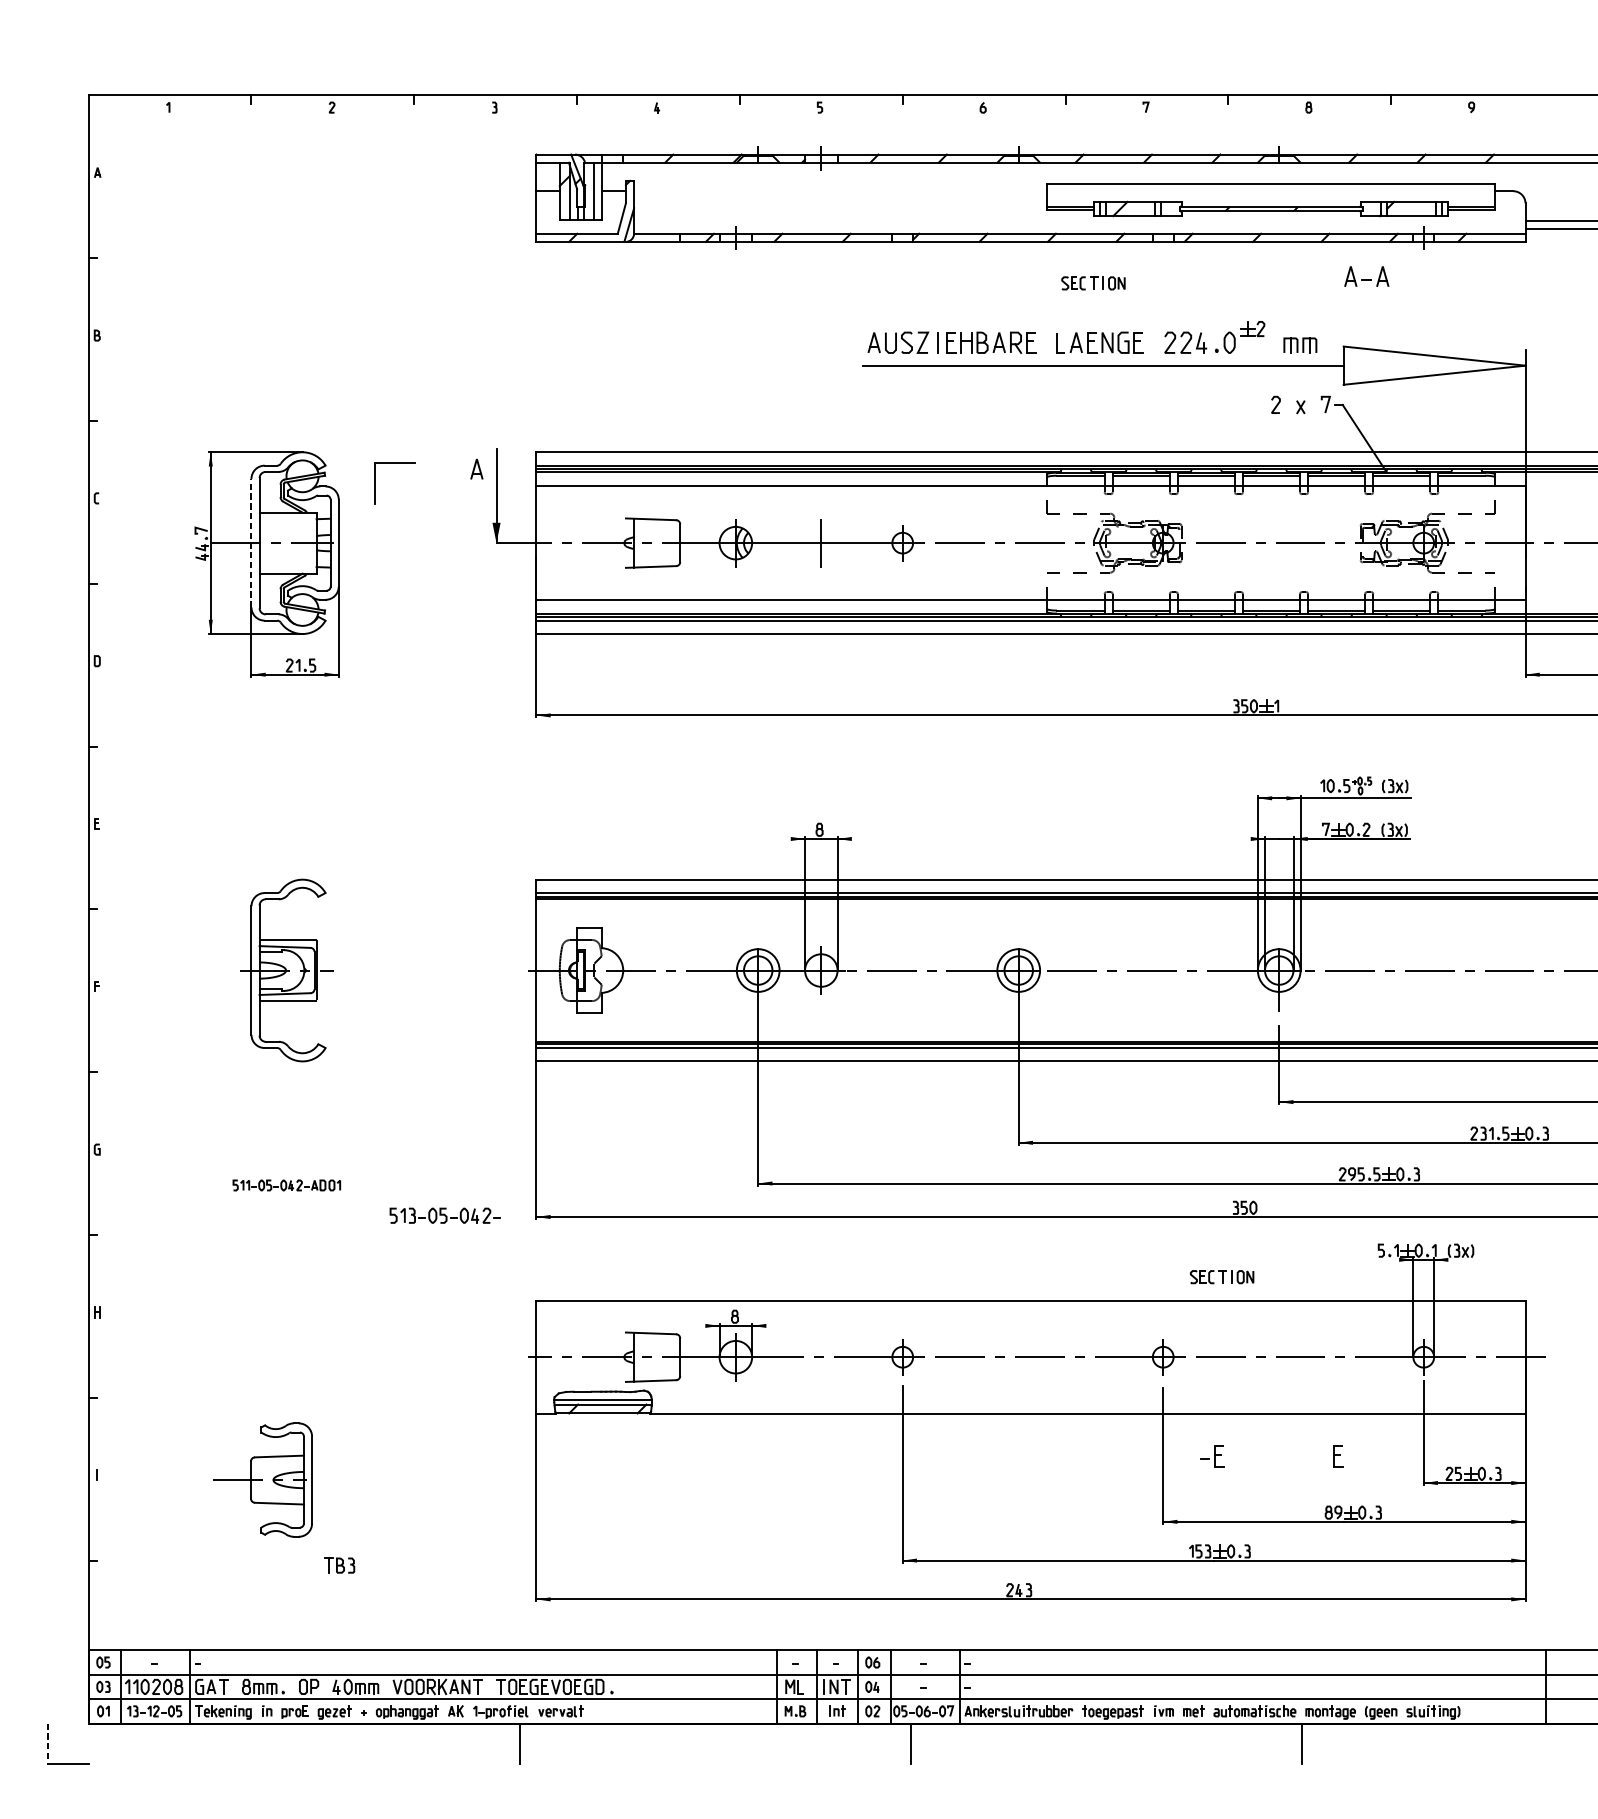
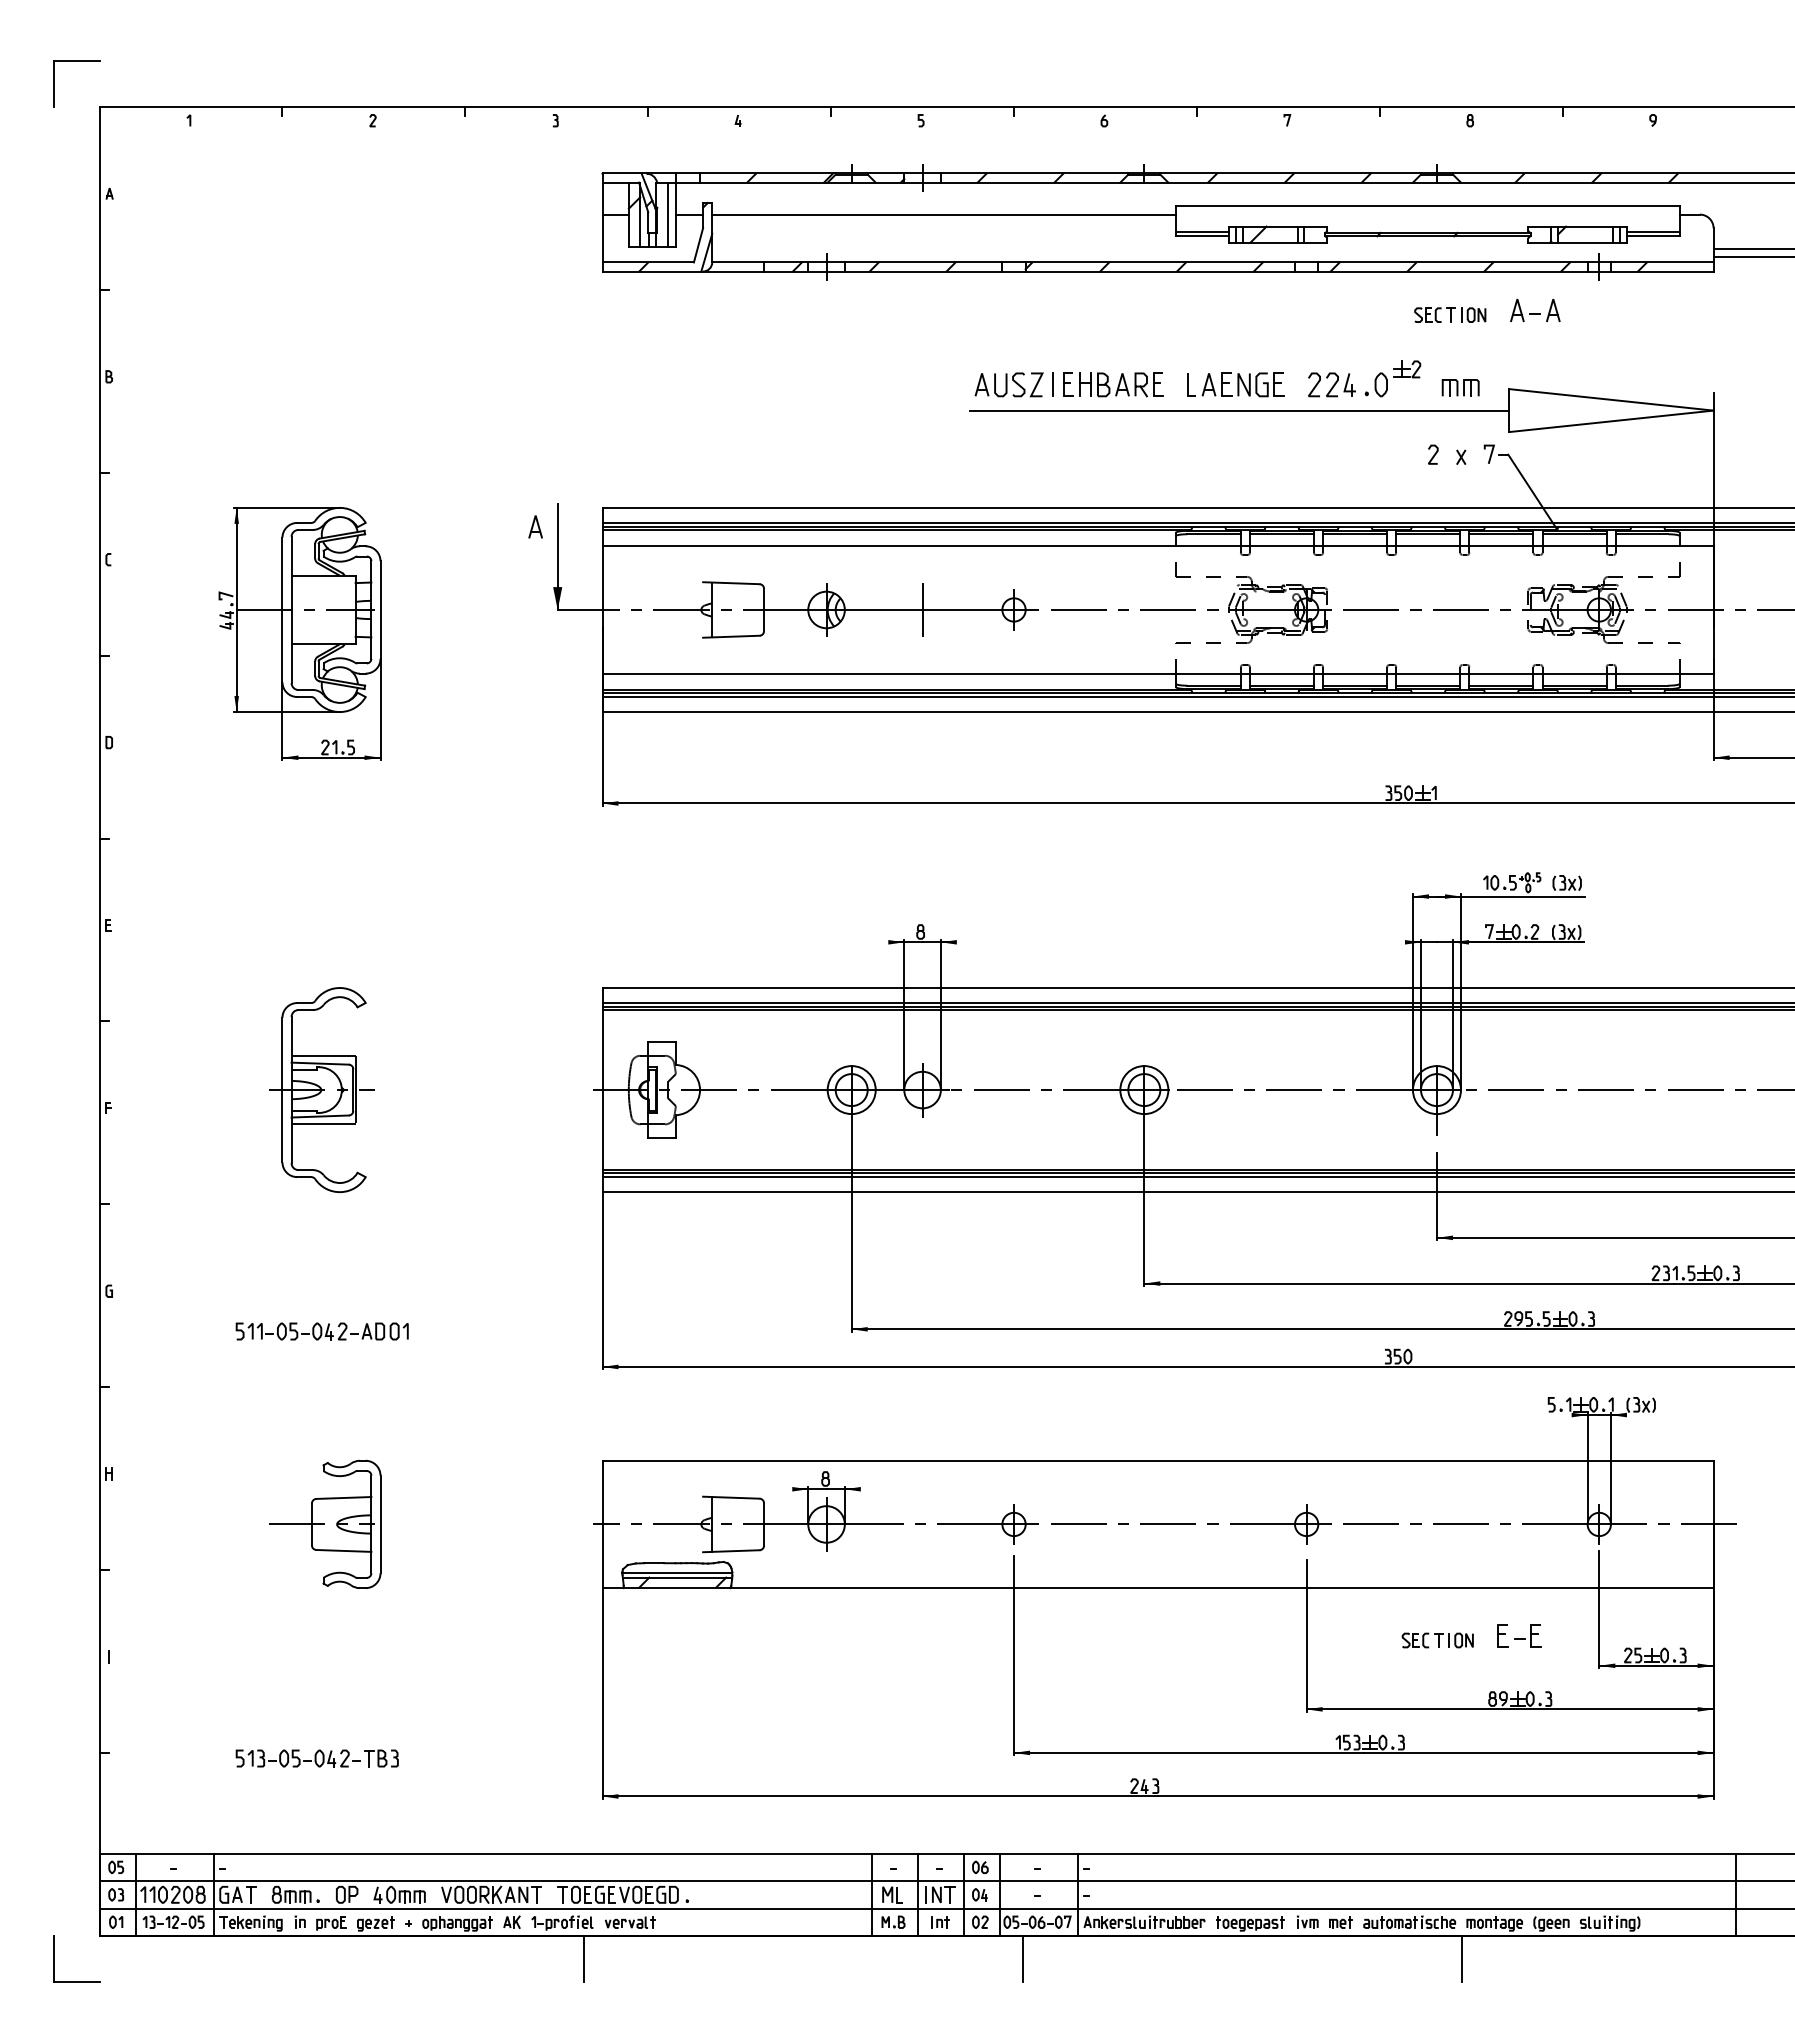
line: (839, 191) -> (943, 214), added
part: (1093, 282) -> (1450, 314), moved
part: (394, 463) -> (76, 61), moved
line: (251, 542) -> (282, 609), dashed -> solid
part: (286, 1185) -> (321, 1331), size x1.43
part: (444, 1215) -> (297, 1758), moved
part: (1221, 1277) -> (1437, 1640), moved
part: (1212, 1456) -> (1527, 1635), moved
part: (263, 1479) -> (325, 1523), moved
line: (47, 1743) -> (53, 1958), dashed -> solid

